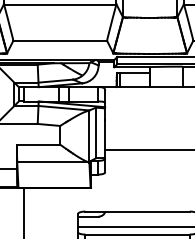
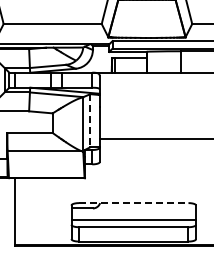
line: (96, 132) -> (90, 120), solid -> dashed
line: (137, 211) -> (133, 203), solid -> dashed

